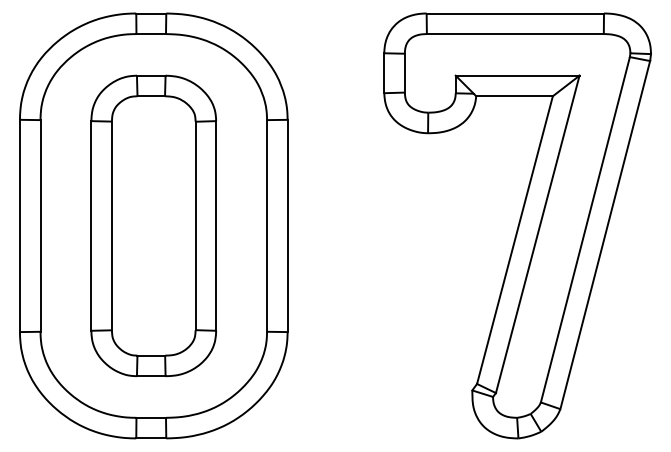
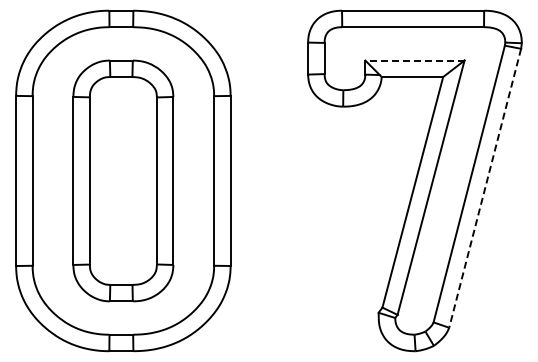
line: (517, 75) -> (414, 60), solid -> dashed
line: (605, 235) -> (485, 188), solid -> dashed

